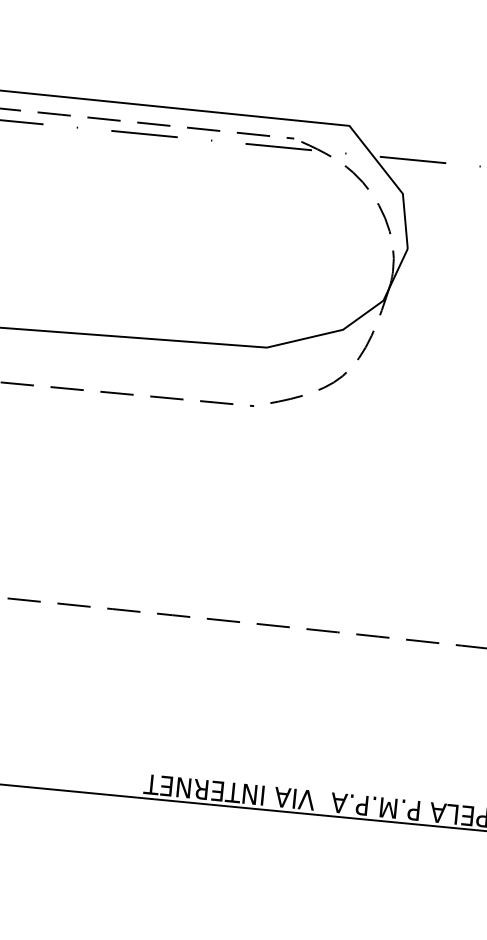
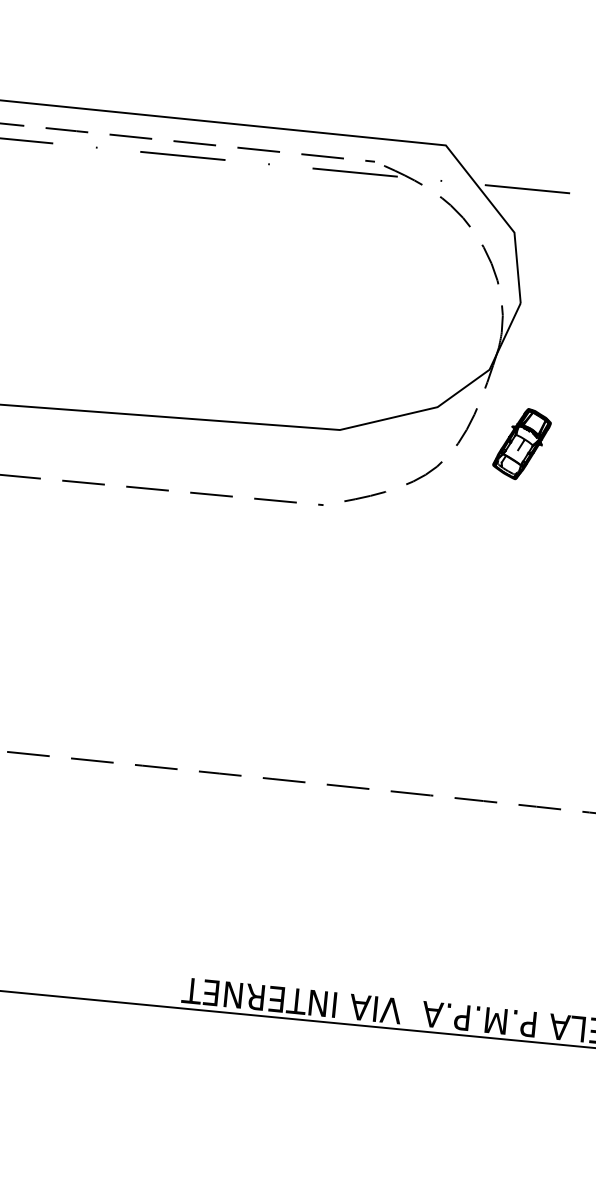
part: (408, 358) -> (521, 443), added

